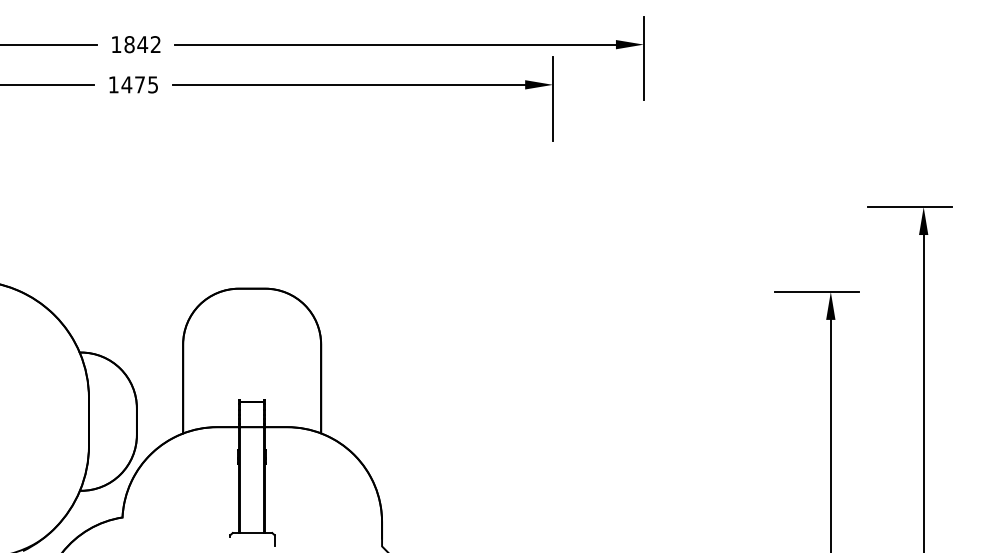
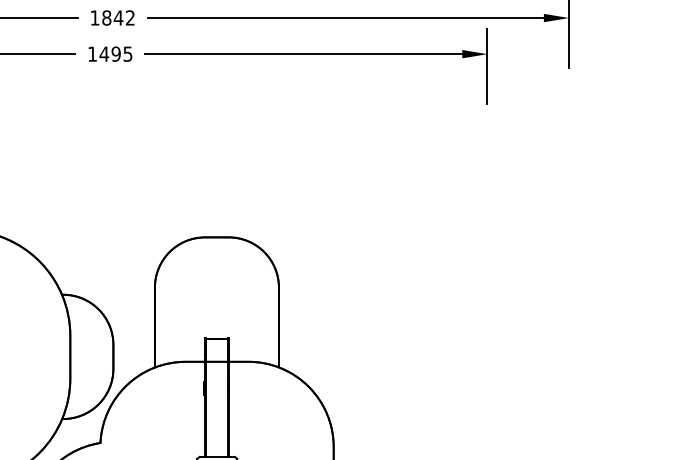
text: (139, 84) -> (115, 53), 1475 -> 1495

